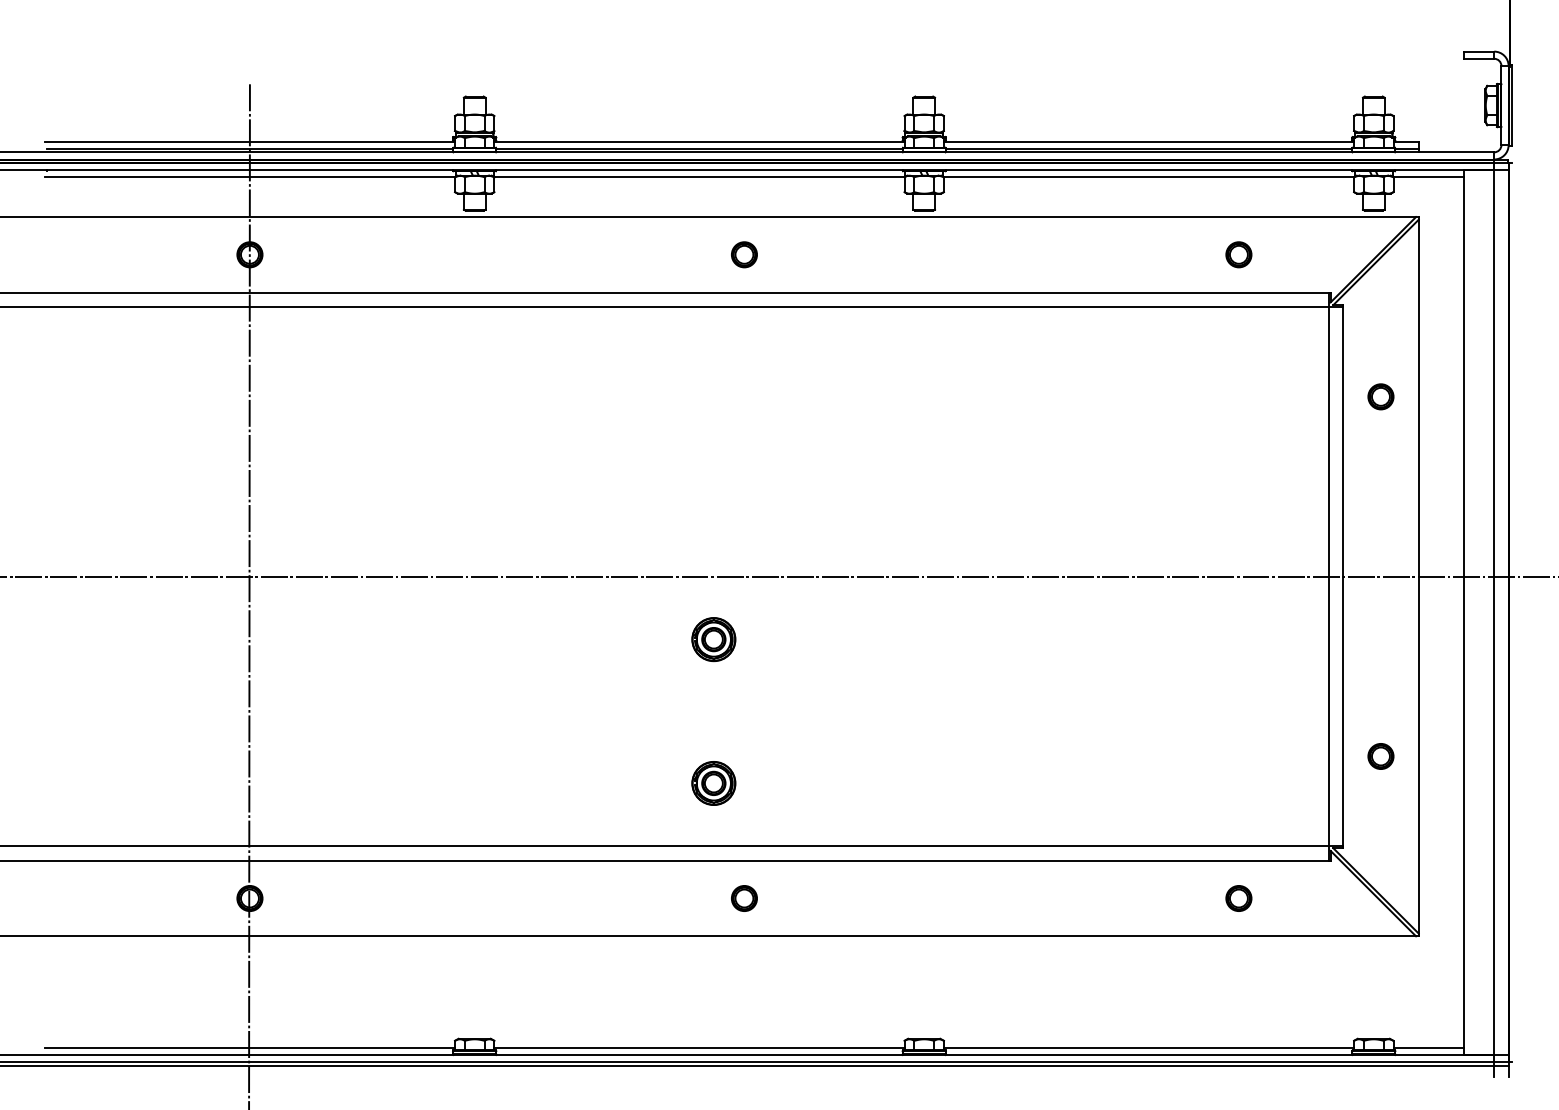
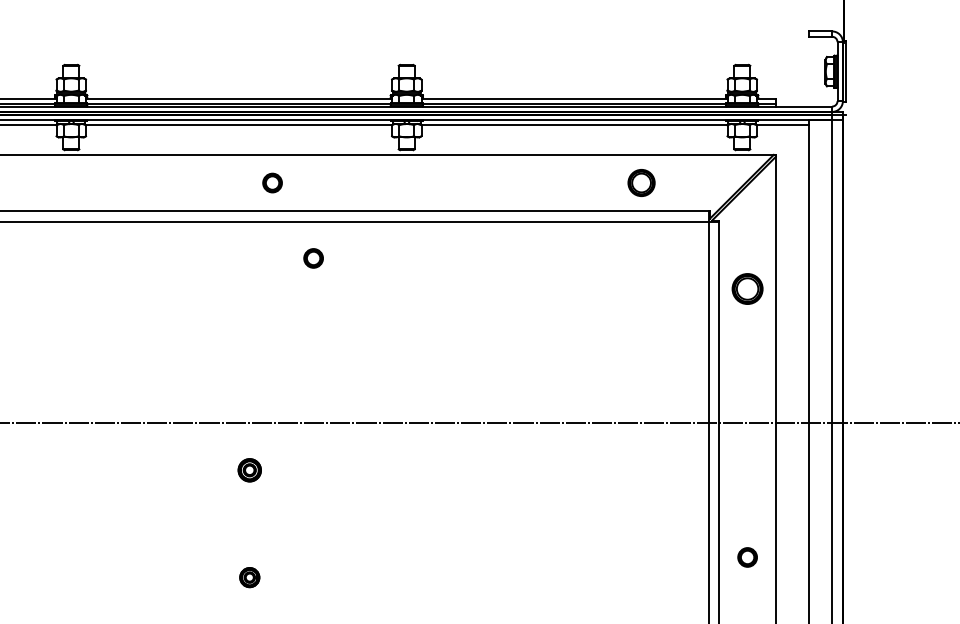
part: (1238, 254) -> (641, 182), size x1.4
part: (799, 355) -> (313, 258), added
part: (1380, 396) -> (747, 288), size x1.6
part: (713, 639) -> (249, 470), size x0.7
part: (713, 783) -> (249, 577), size x0.6

